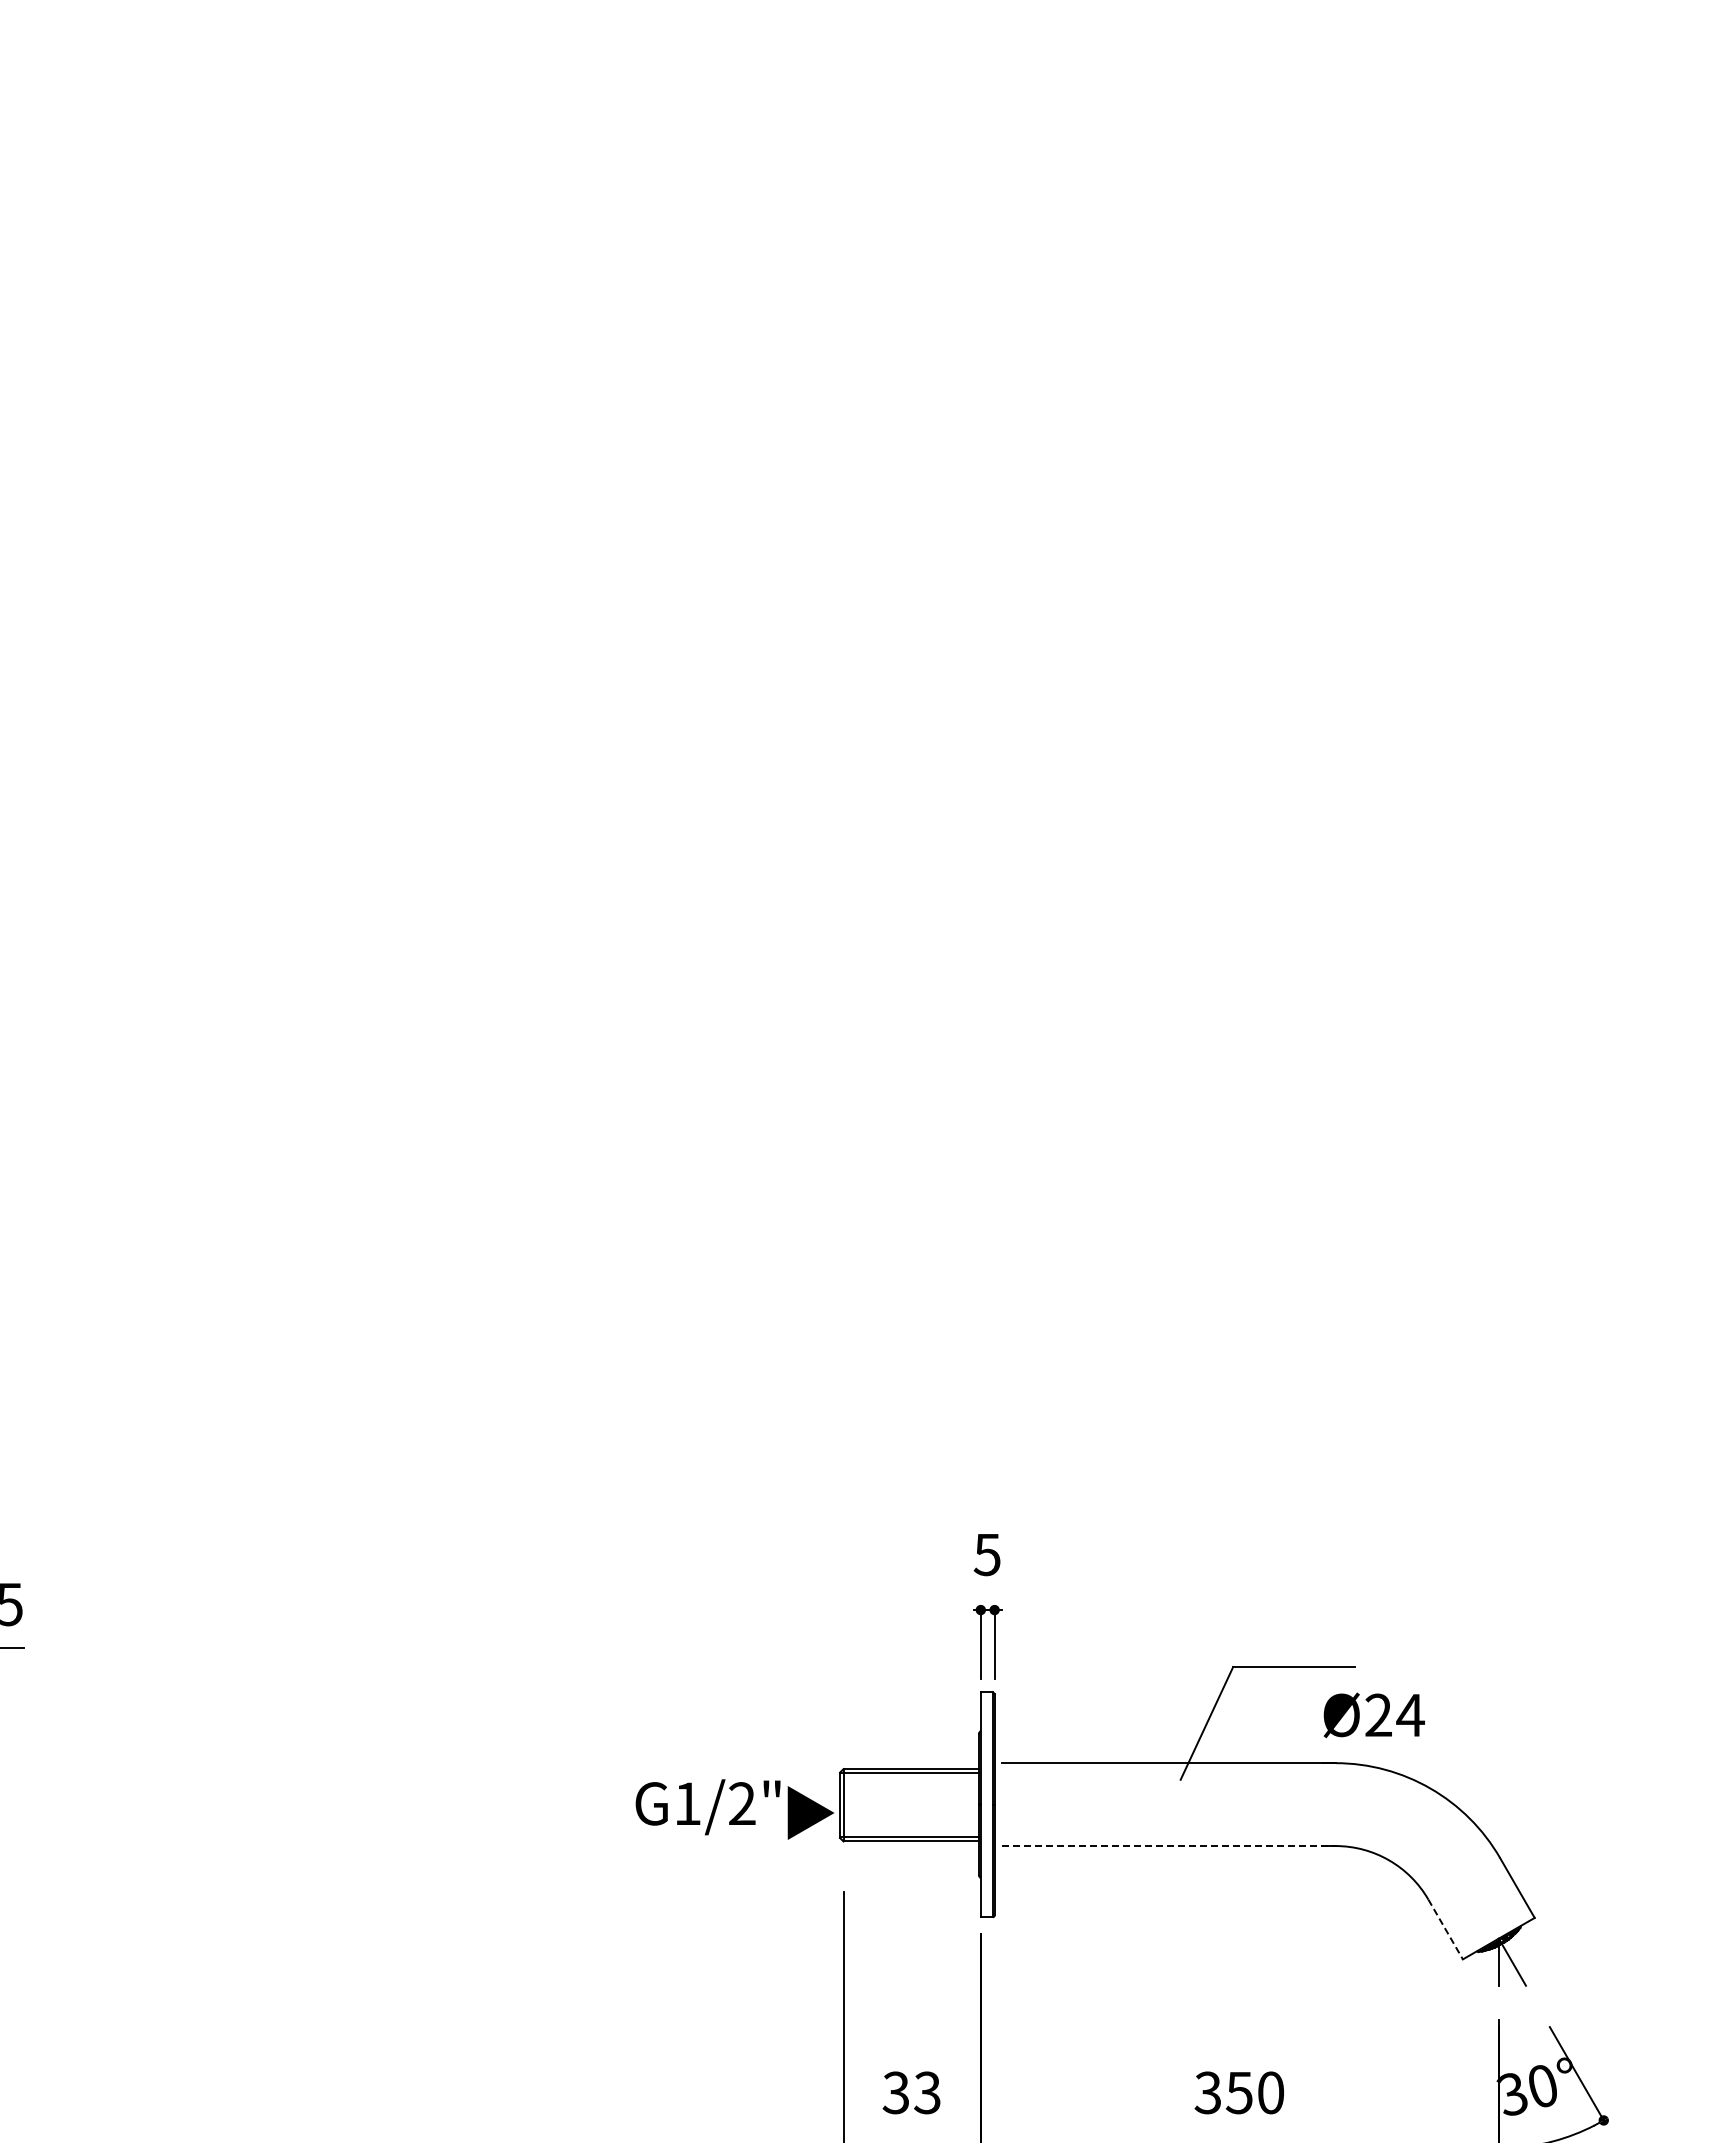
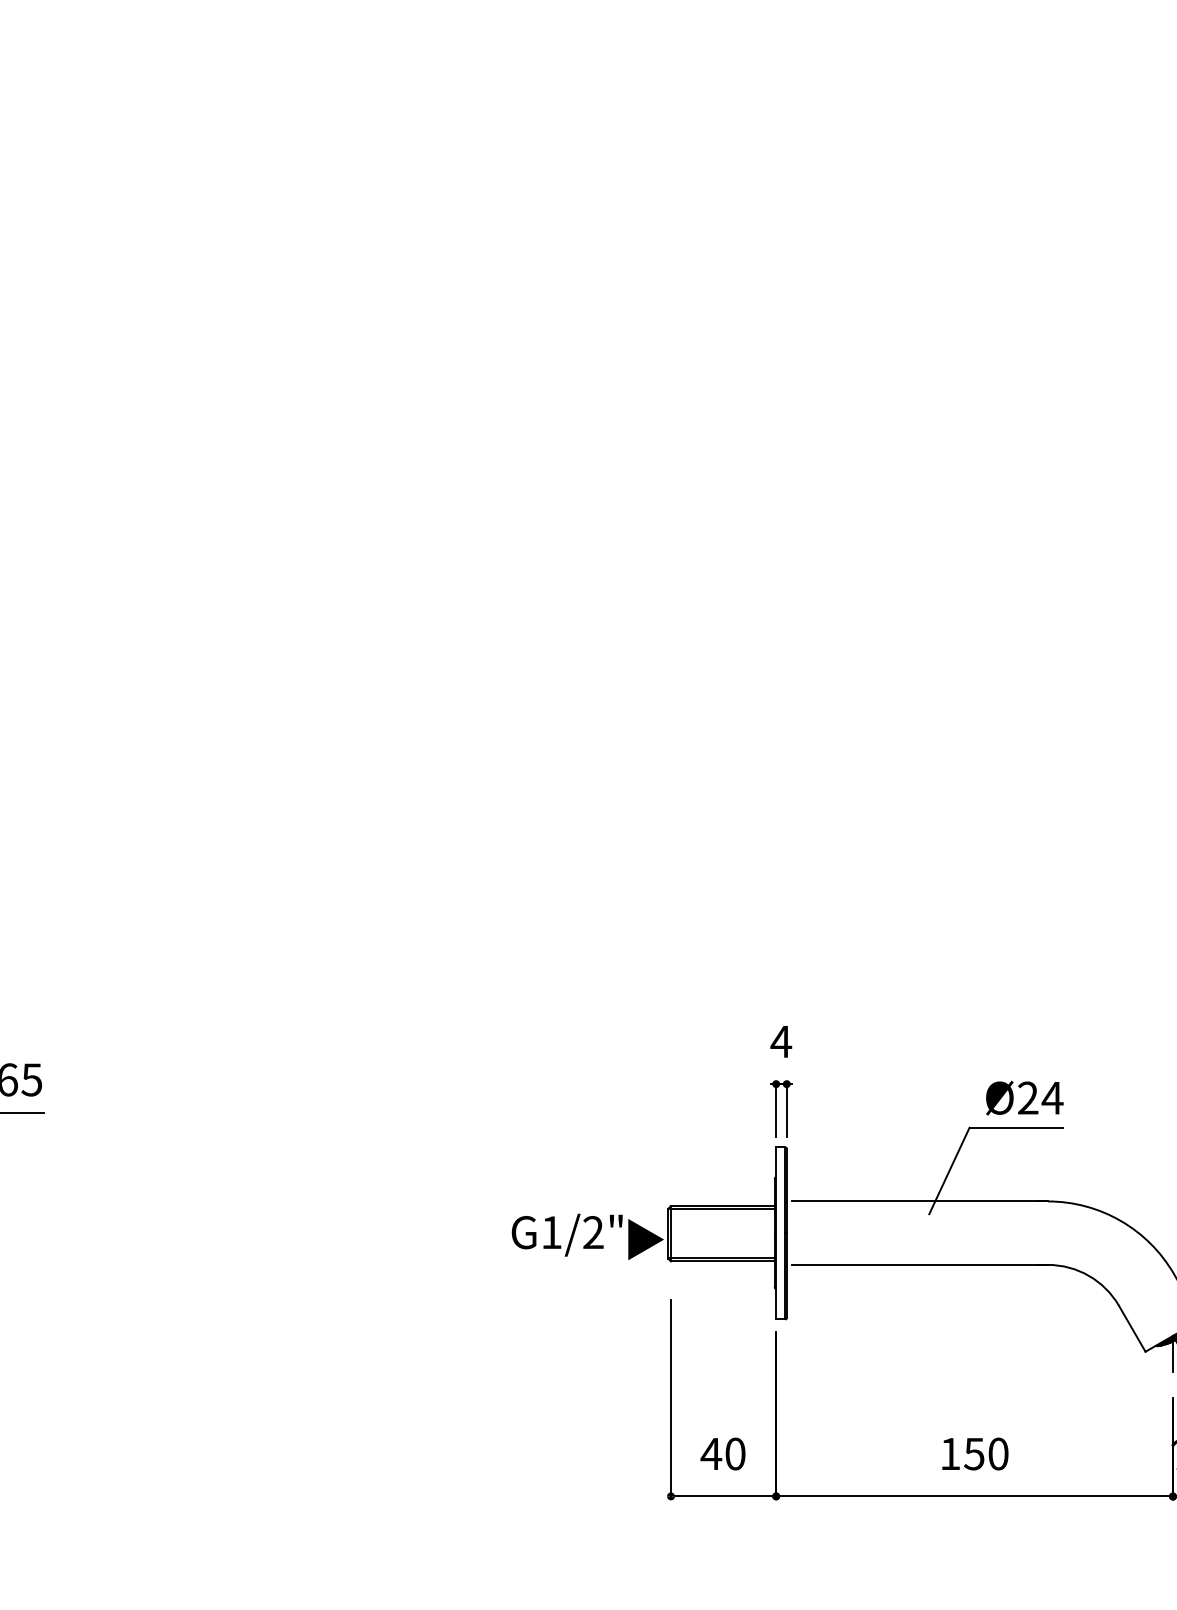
text: (987, 1555) -> (781, 1042), 5 -> 4
text: (1373, 1715) -> (1024, 1098), moved
line: (1169, 1846) -> (920, 1265), dashed -> solid
line: (1445, 1929) -> (1132, 1328), dashed -> solid
text: (911, 2092) -> (723, 1453), 33 -> 40
text: (1207, 2092) -> (949, 1453), 350 -> 150

